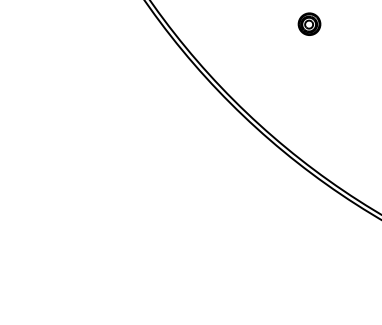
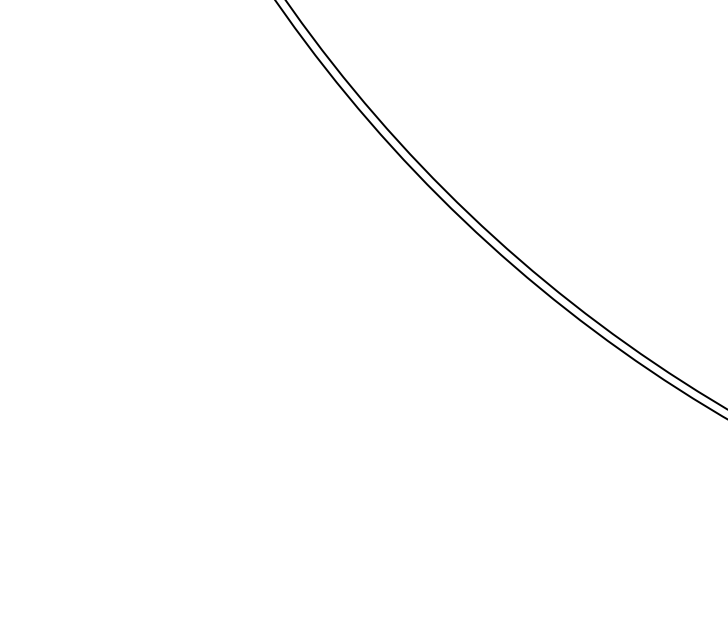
part: (309, 23) -> (589, 44), removed

